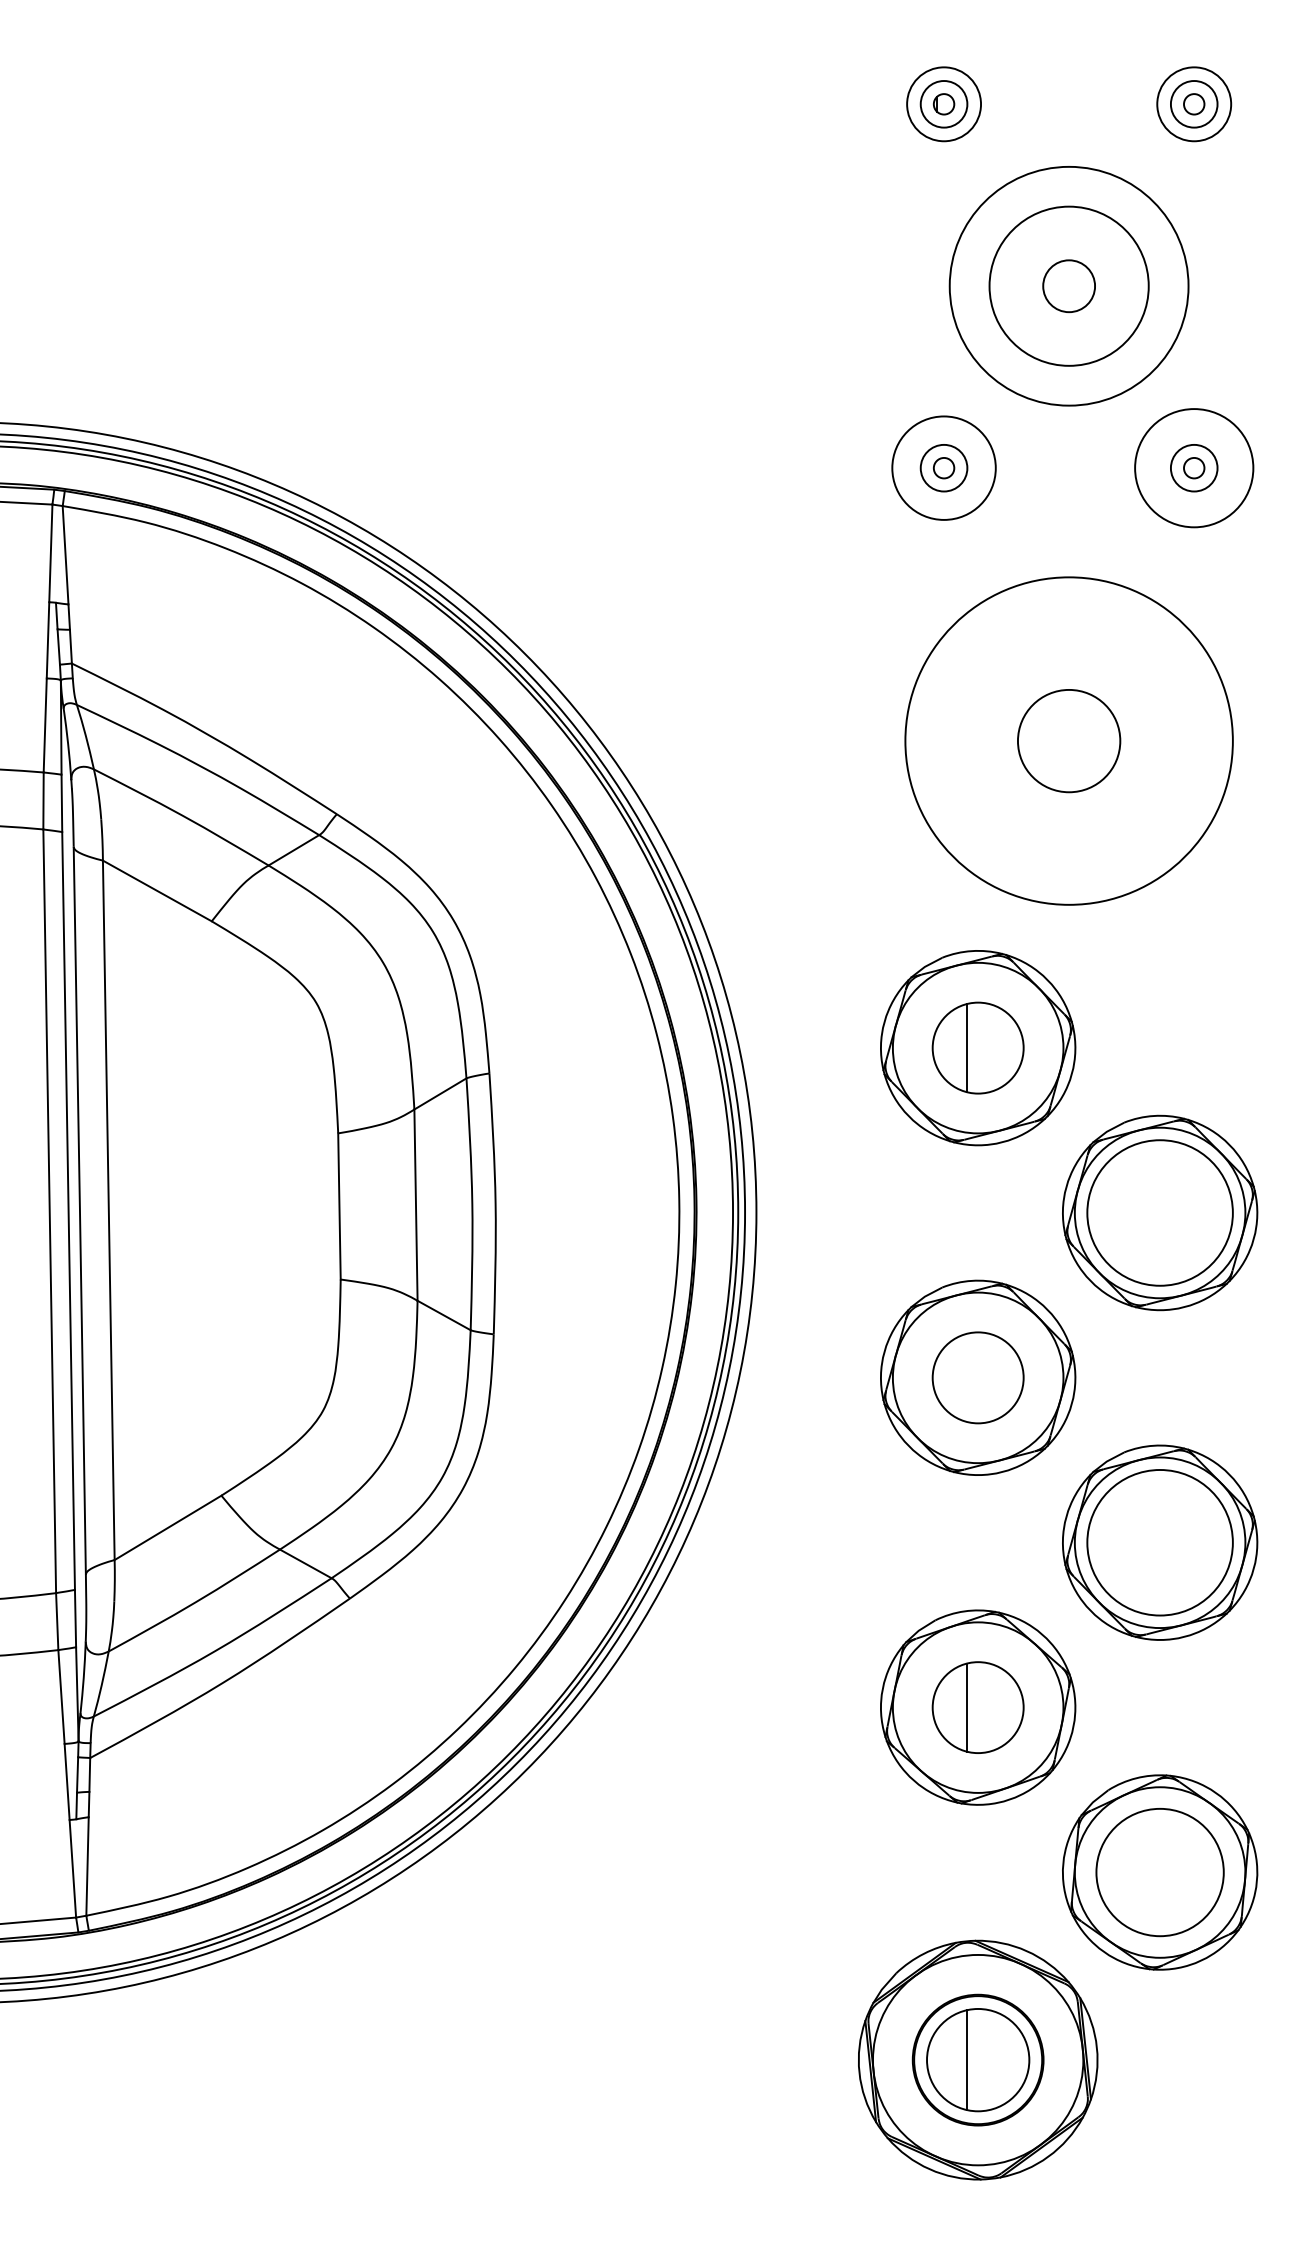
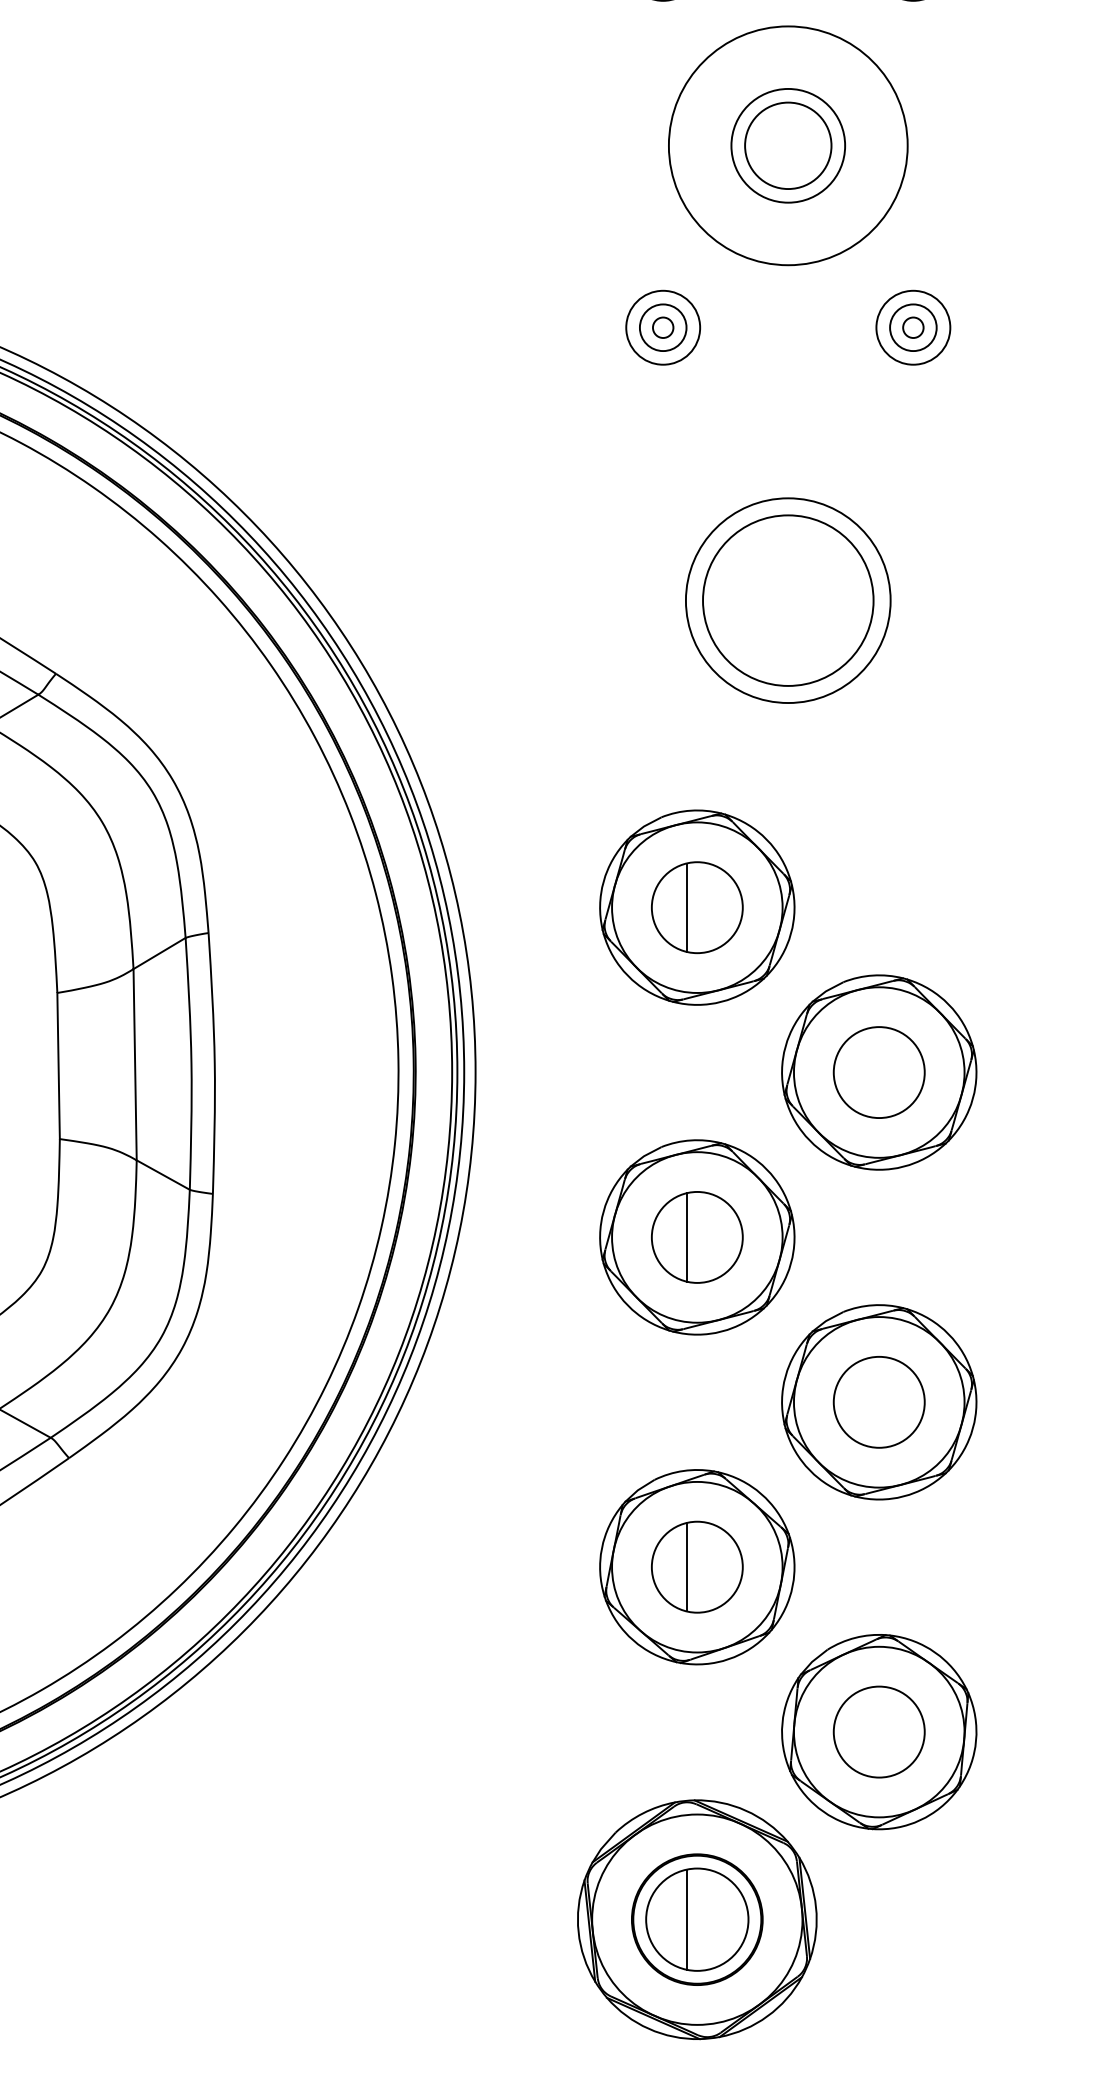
circle: (1068, 286) -> (787, 146), size x1.67
circle: (1069, 286) -> (788, 146), size x0.71
circle: (944, 468) -> (663, 328), size x0.71
circle: (1194, 468) -> (913, 328), size x0.62
circle: (1068, 740) -> (787, 600), size x0.62
circle: (1068, 740) -> (787, 600), size x1.67
circle: (1159, 1212) -> (878, 1072), size x0.62
line: (967, 1377) -> (686, 1237), added
circle: (1159, 1542) -> (878, 1402), size x0.62
circle: (1159, 1872) -> (878, 1732), size x0.71

